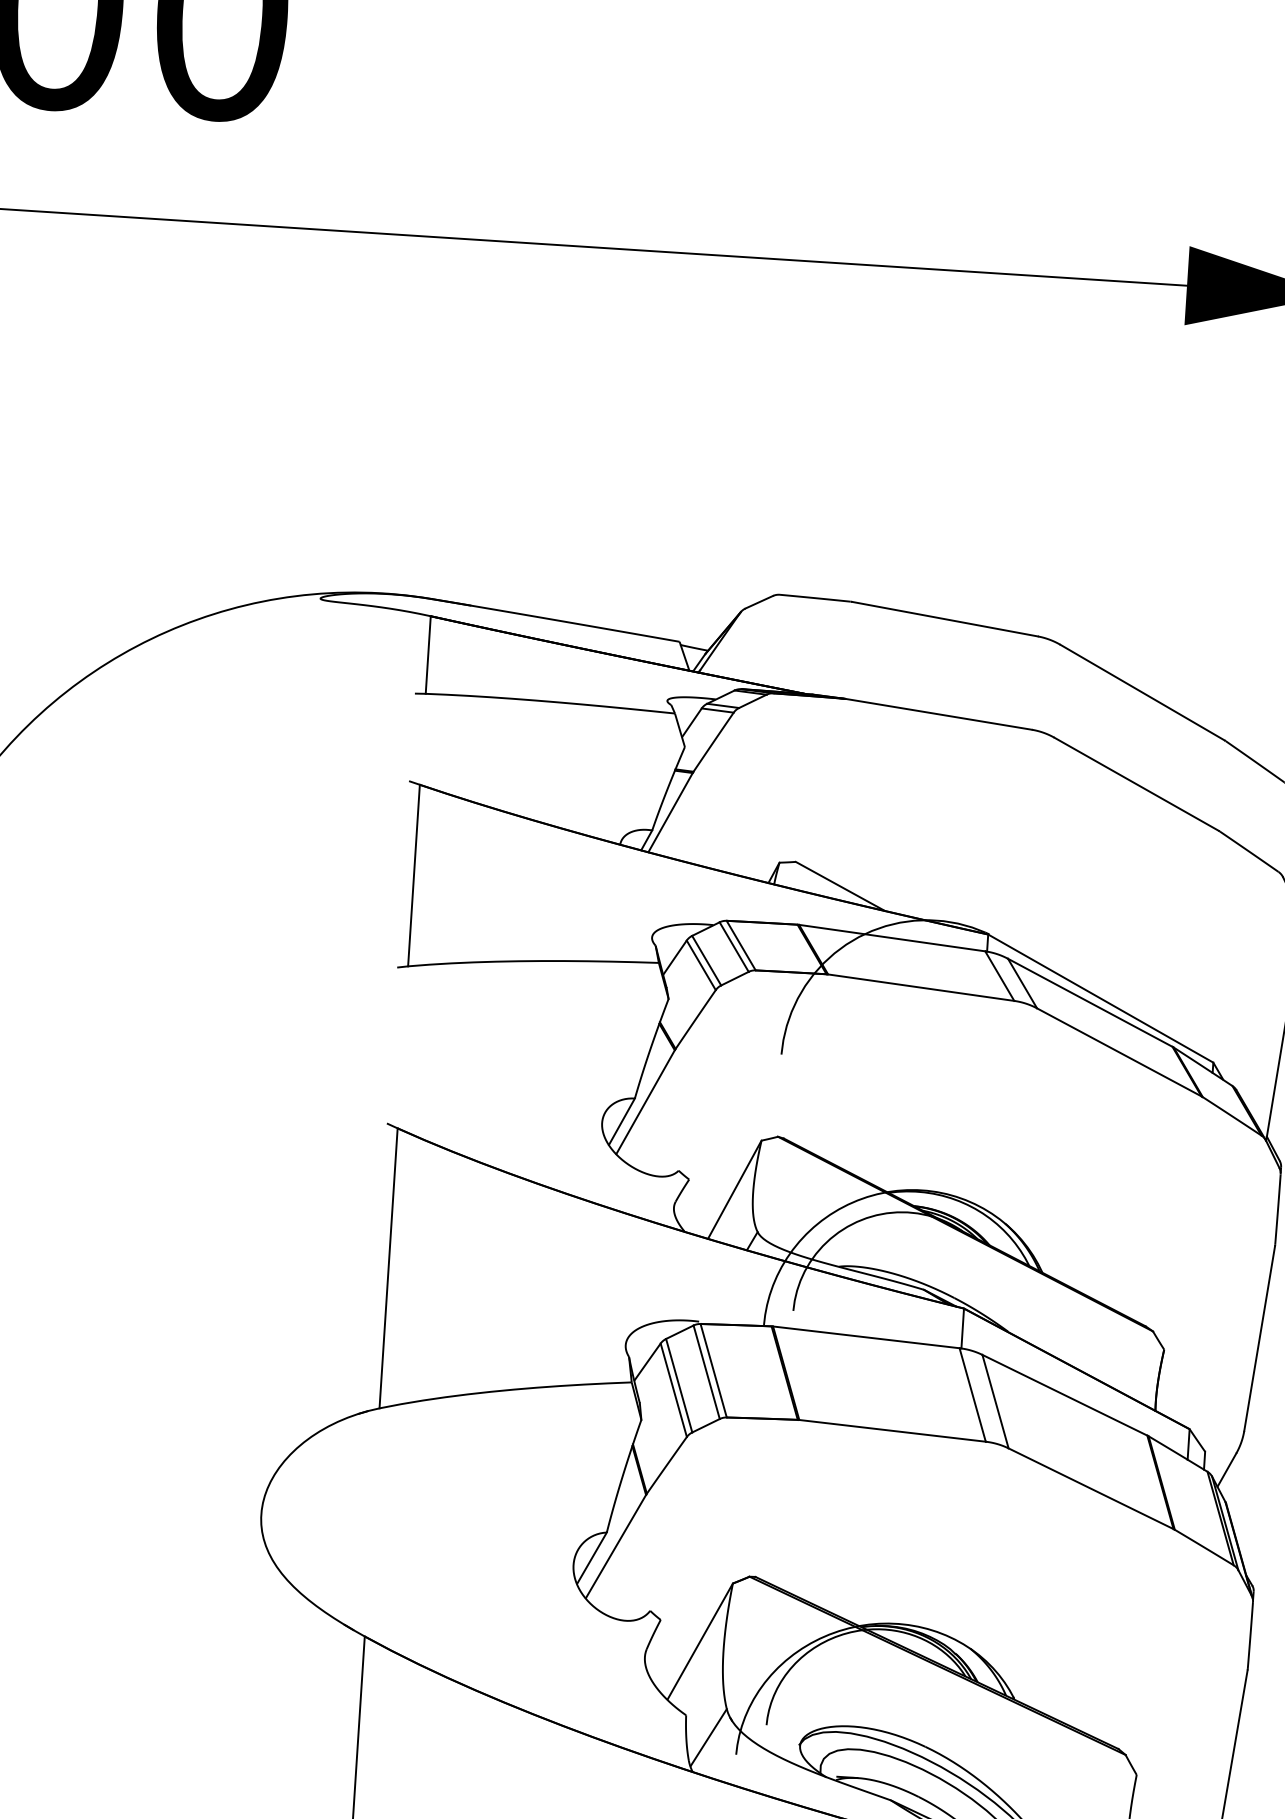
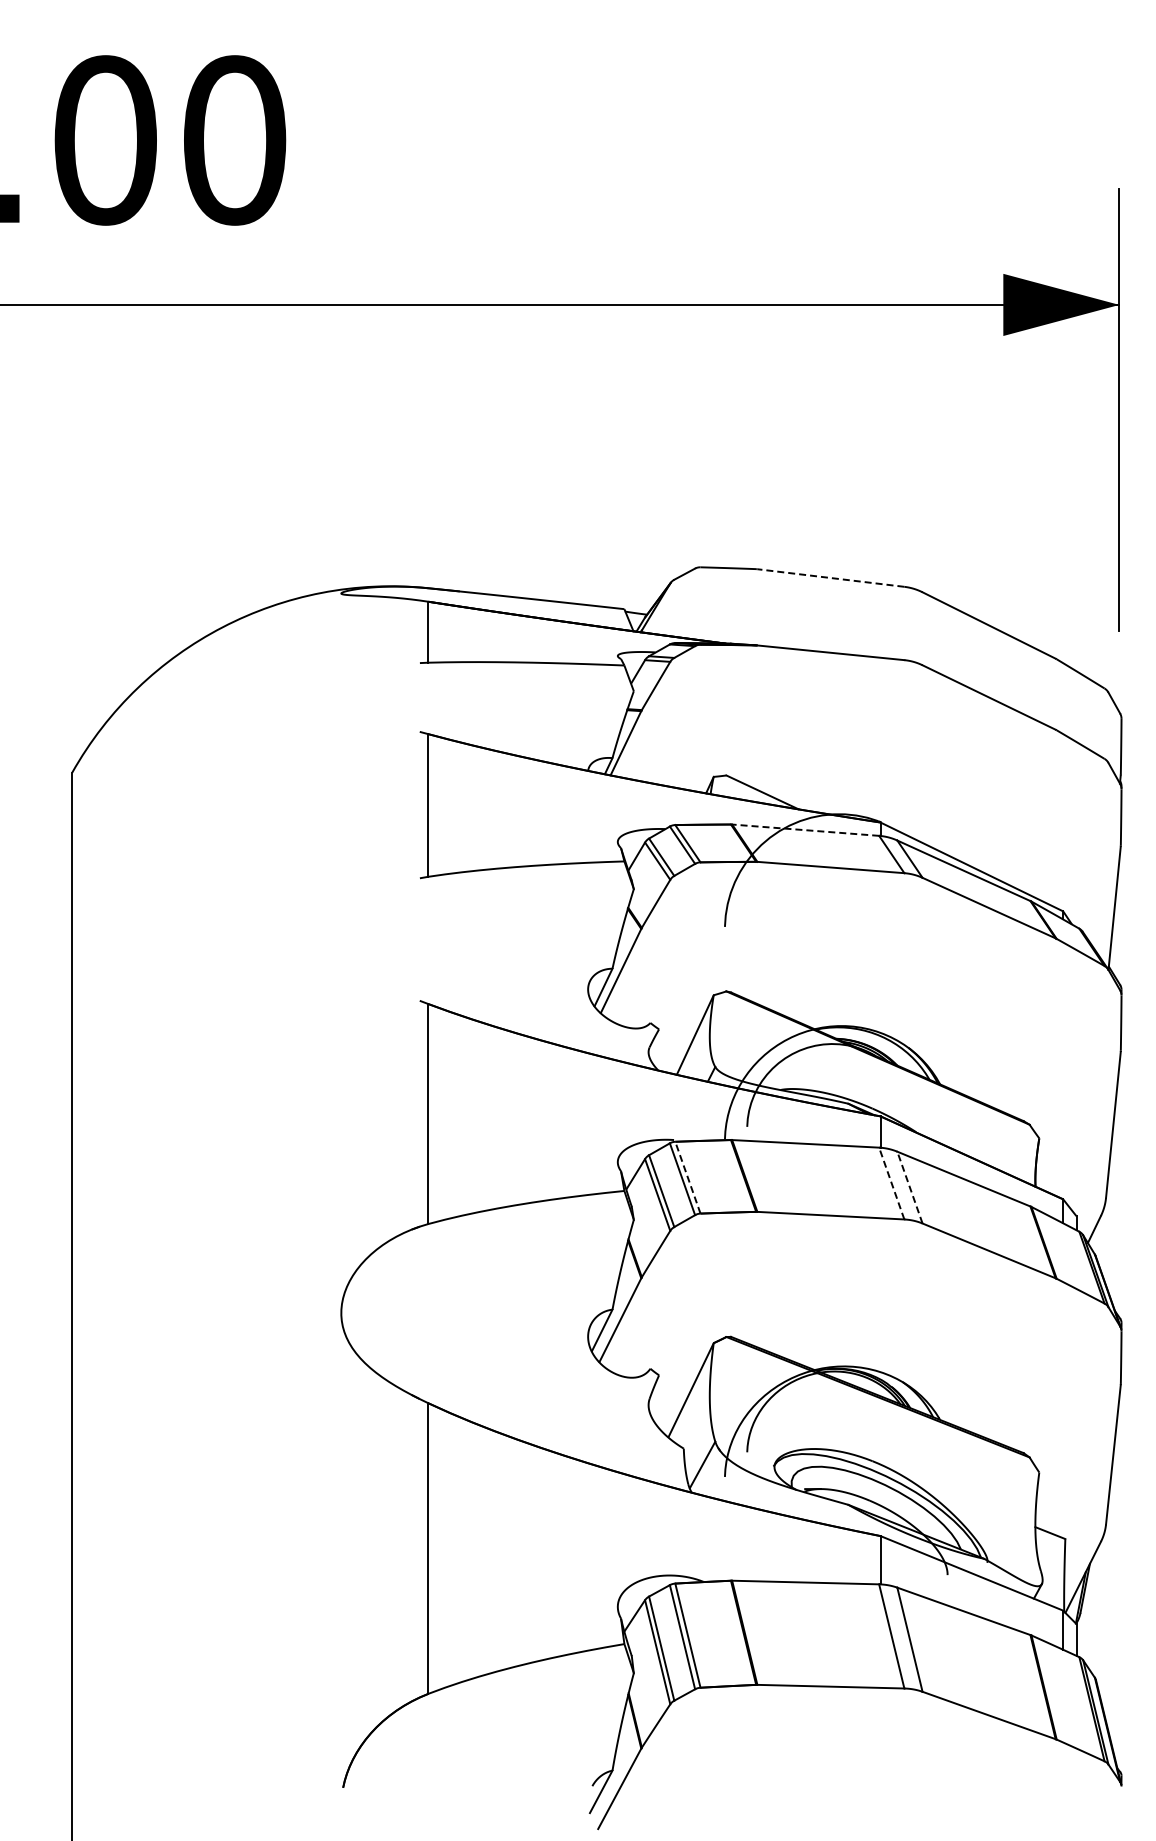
line: (944, 618) -> (830, 577), solid -> dashed
line: (891, 938) -> (805, 830), solid -> dashed
line: (713, 1370) -> (687, 1177), solid -> dashed
line: (972, 1394) -> (891, 1183), solid -> dashed
line: (994, 1401) -> (909, 1187), solid -> dashed

